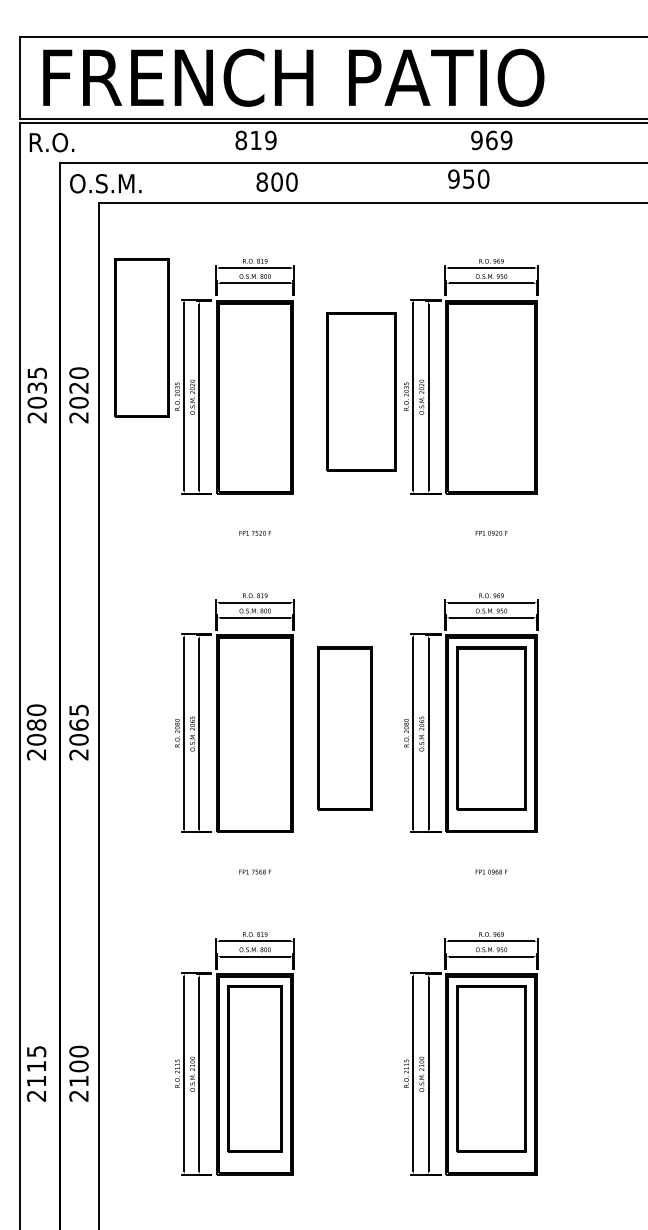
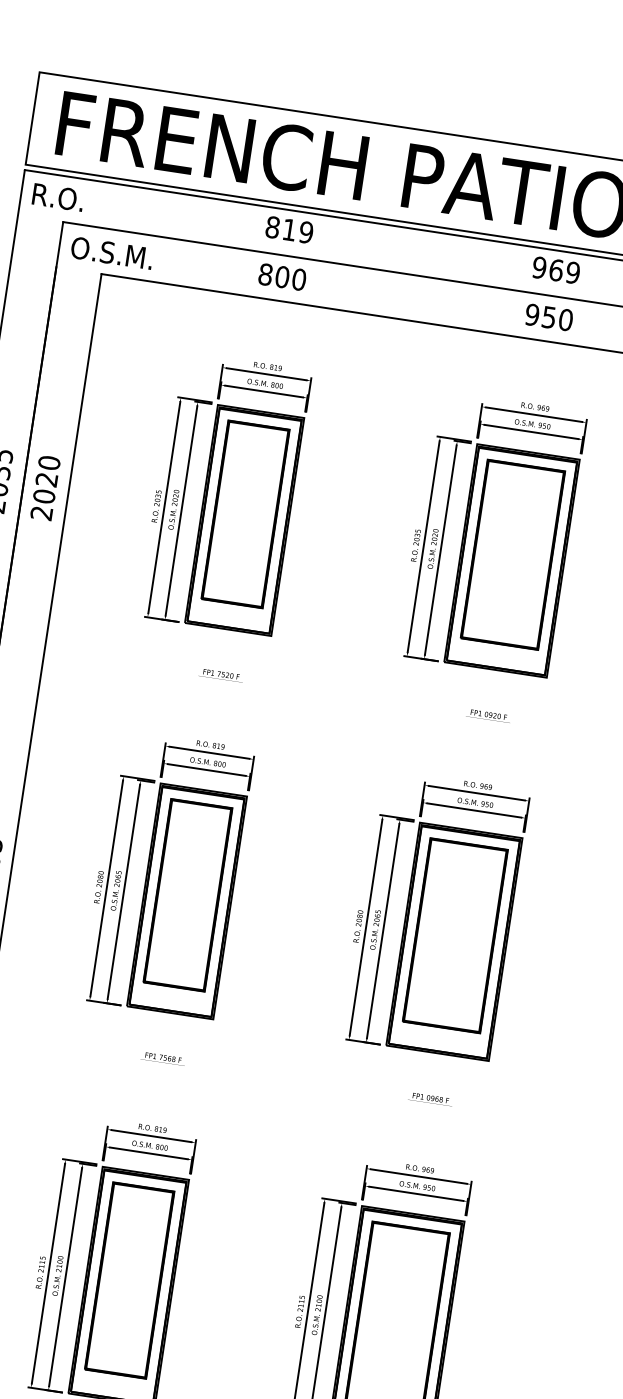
text: (468, 178) -> (548, 316), moved
text: (276, 181) -> (281, 276), moved
part: (141, 337) -> (244, 513), moved
part: (361, 391) -> (513, 554), moved
part: (344, 728) -> (187, 895), moved

